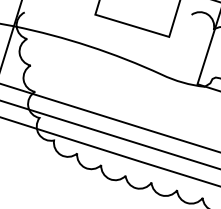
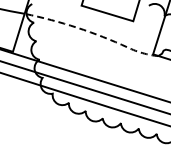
line: (110, 54) -> (92, 33), solid -> dashed

